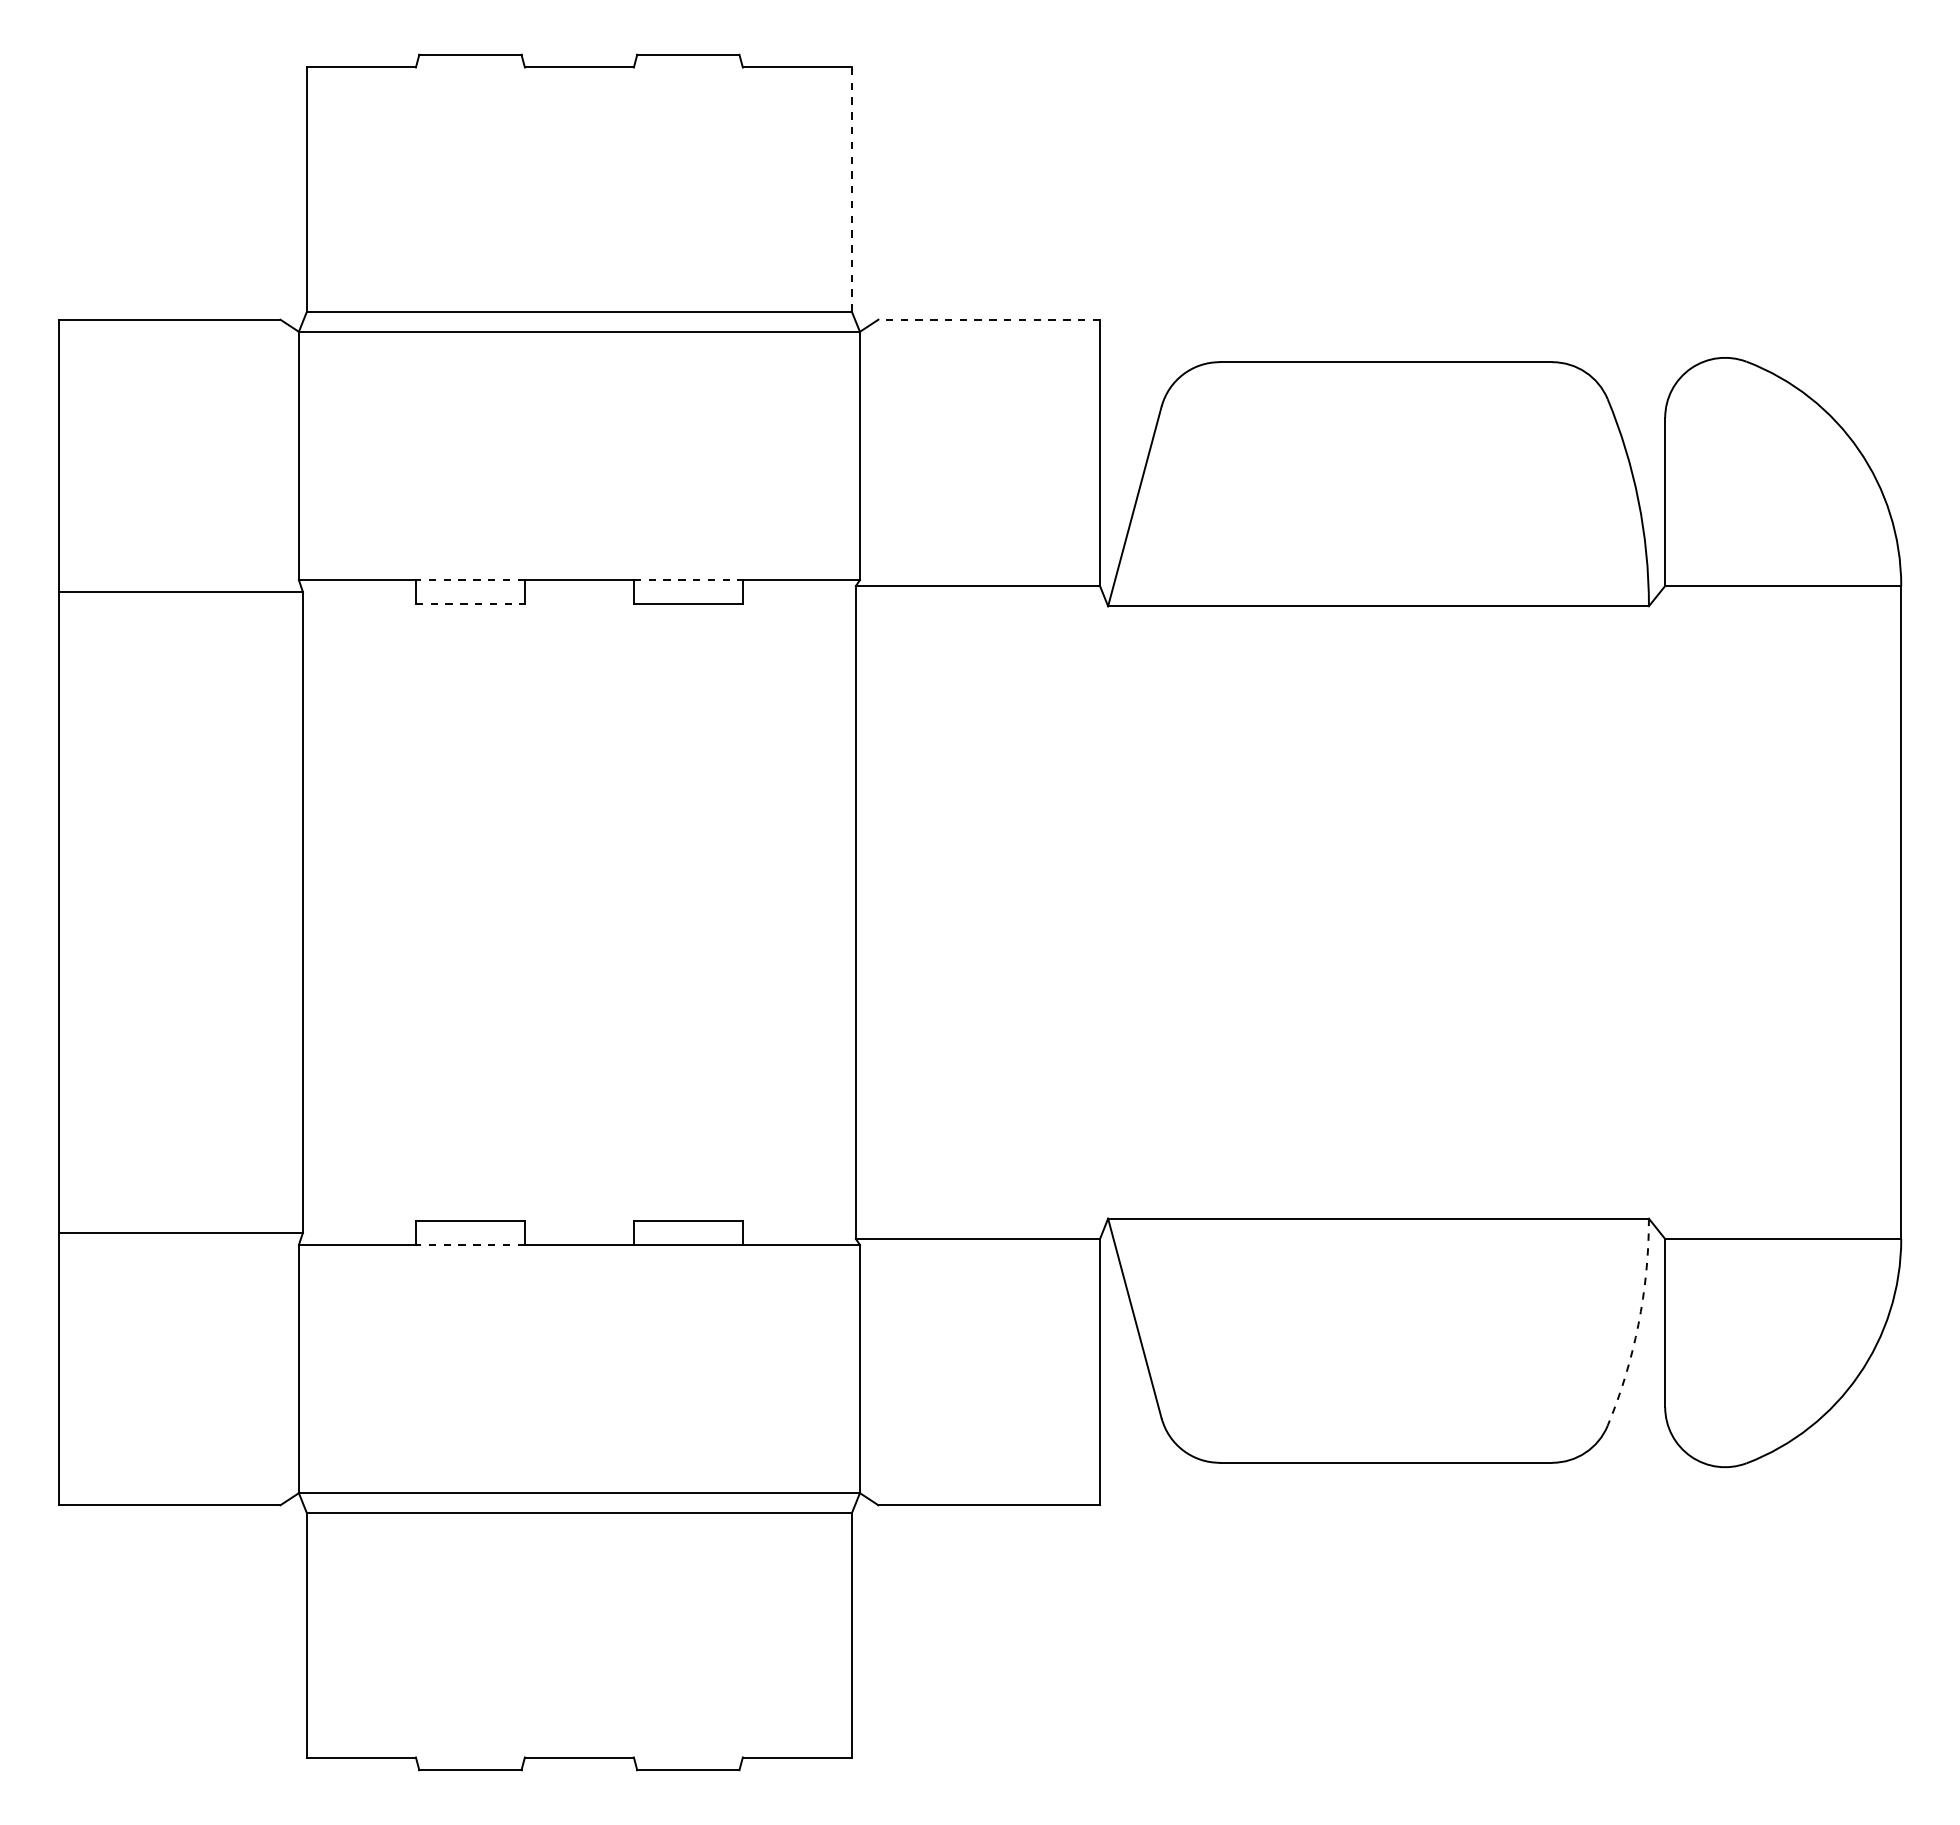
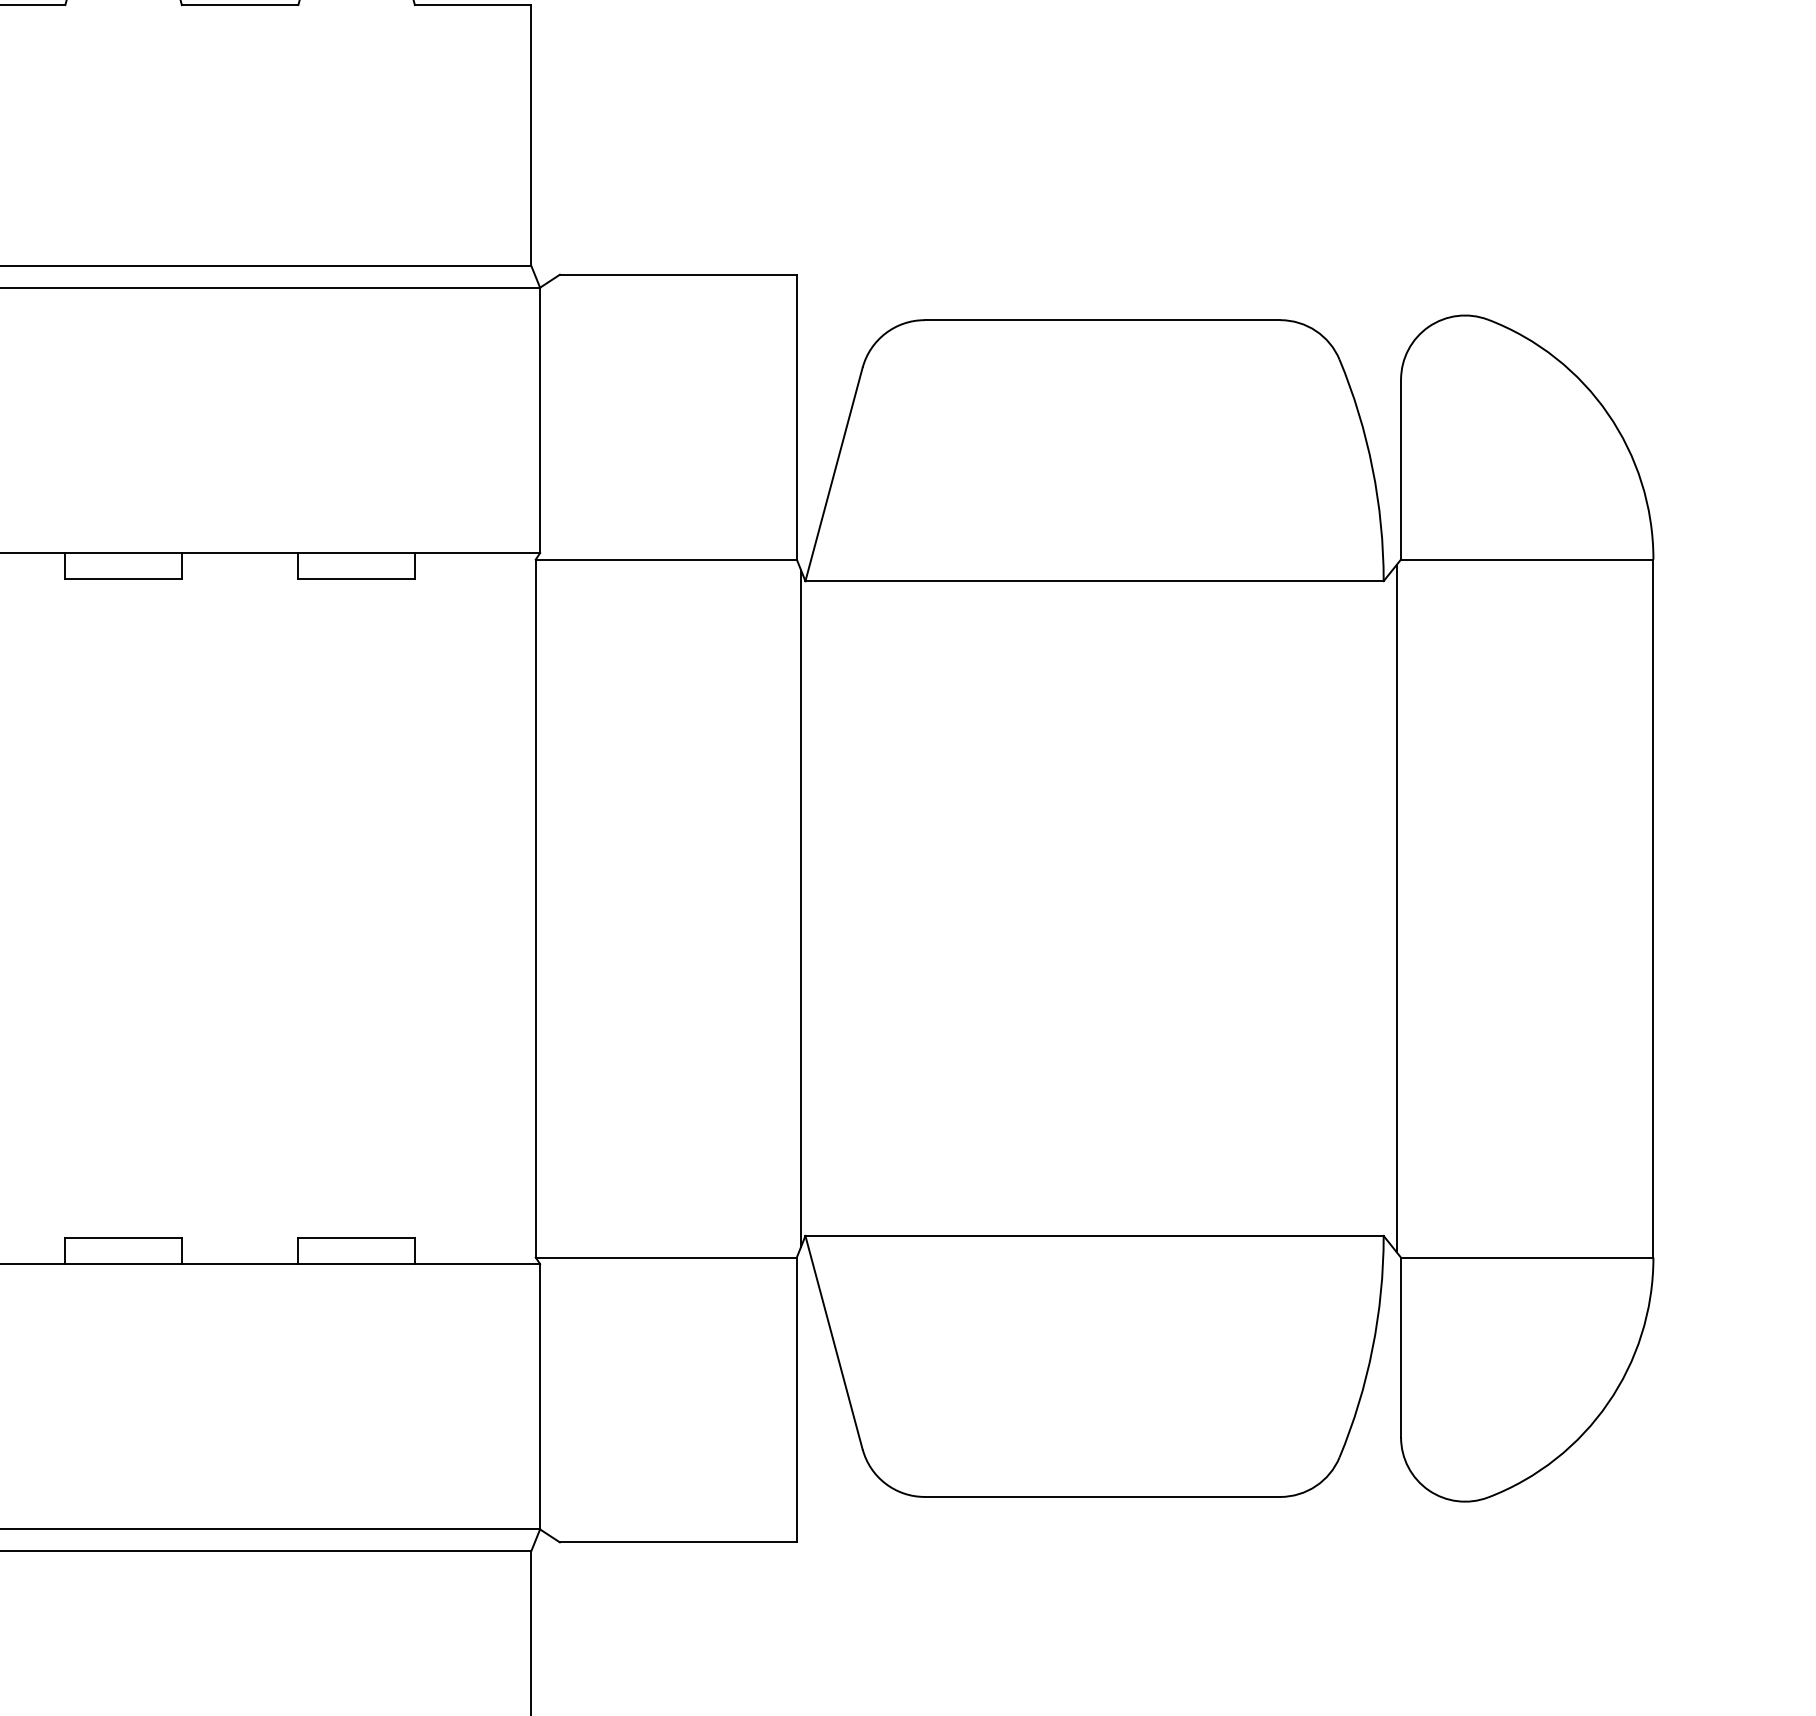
line: (851, 189) -> (531, 135), dashed -> solid
line: (989, 319) -> (678, 274), dashed -> solid
line: (469, 580) -> (122, 553), dashed -> solid
line: (688, 580) -> (356, 553), dashed -> solid
line: (470, 604) -> (123, 579), dashed -> solid
line: (1104, 912) -> (801, 908), added
line: (1661, 912) -> (1397, 908), added
line: (469, 1244) -> (122, 1263), dashed -> solid
arc: (1638, 1324) -> (1372, 1349), dashed -> solid

